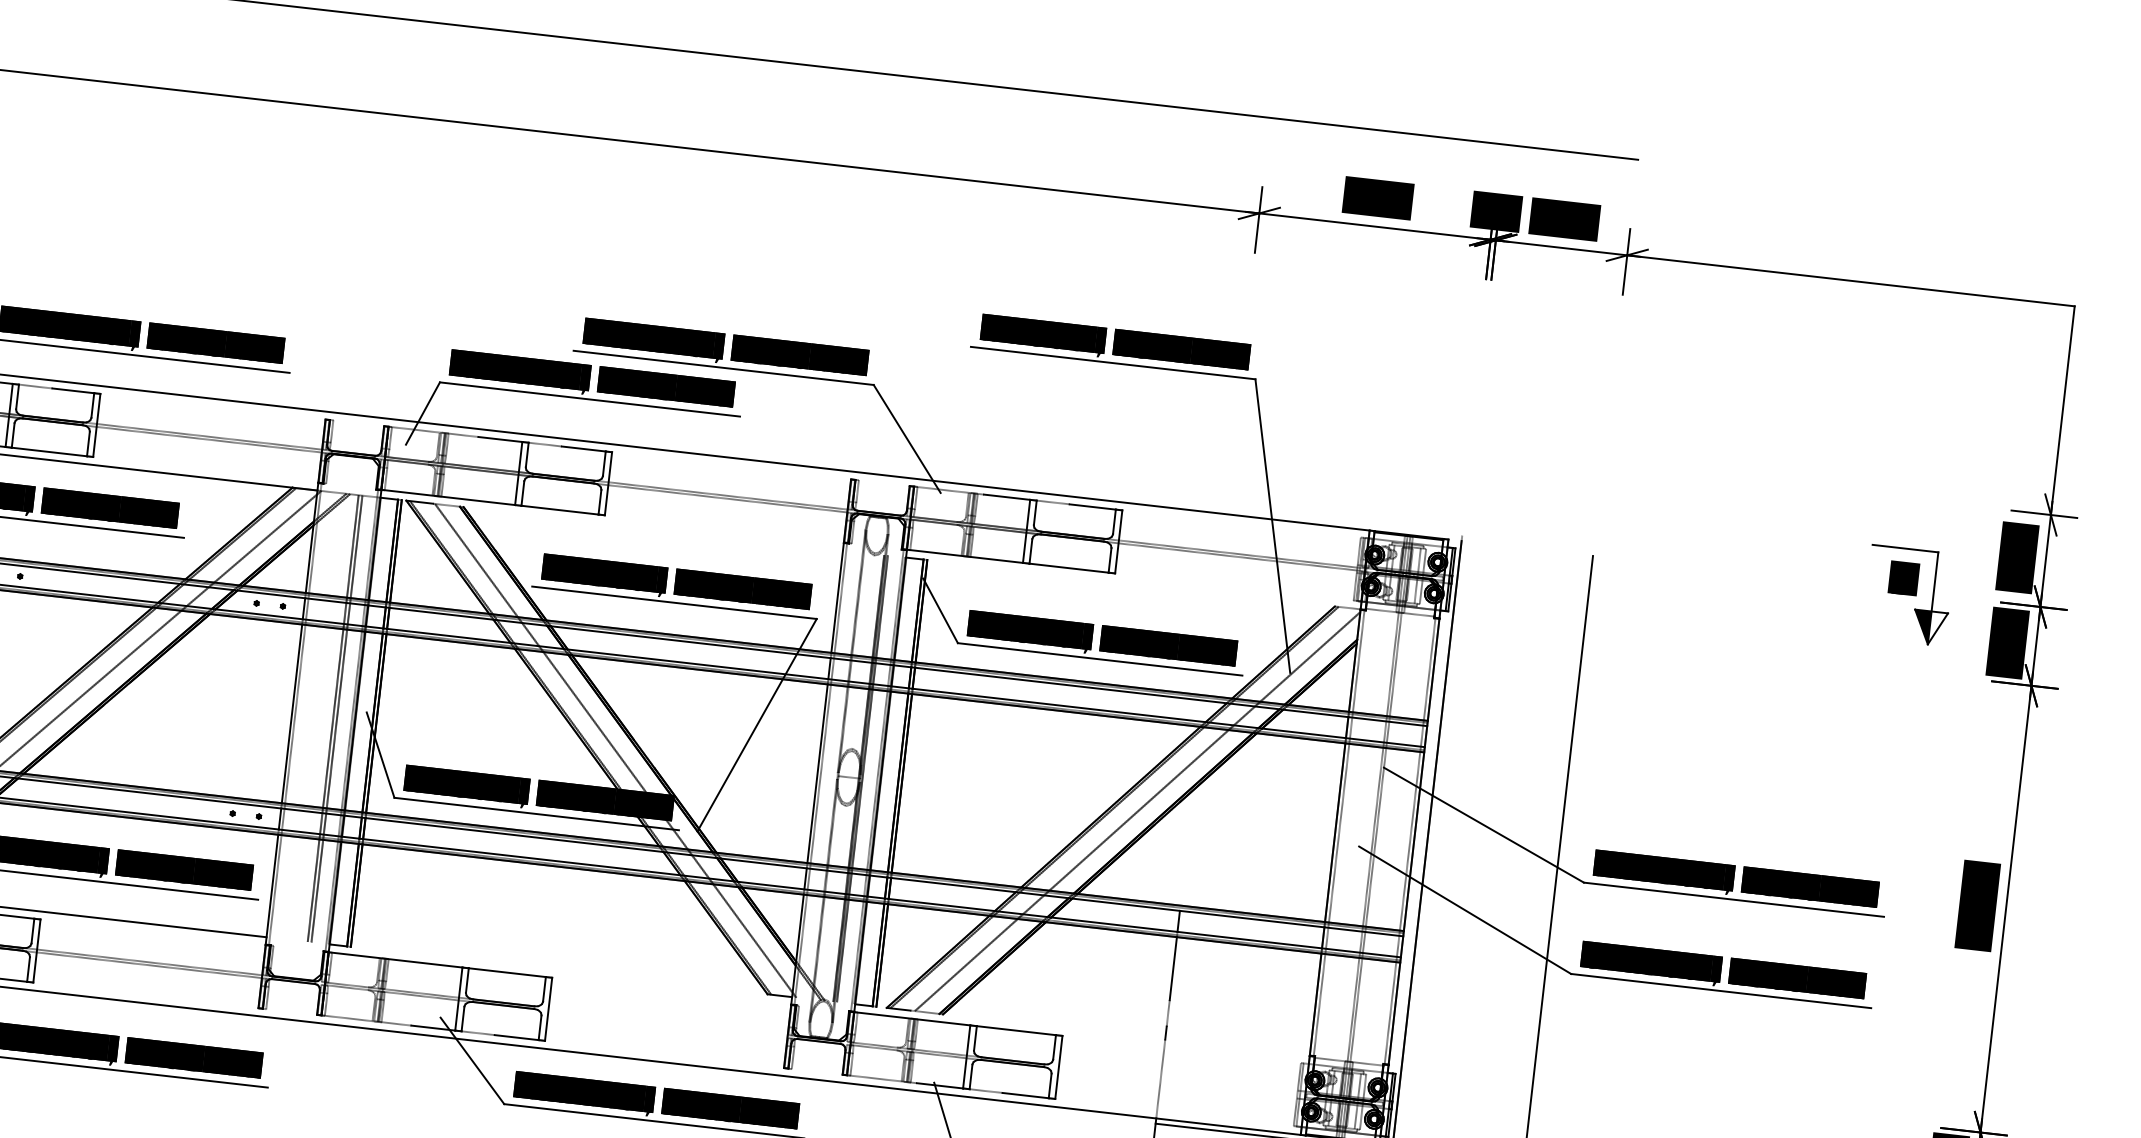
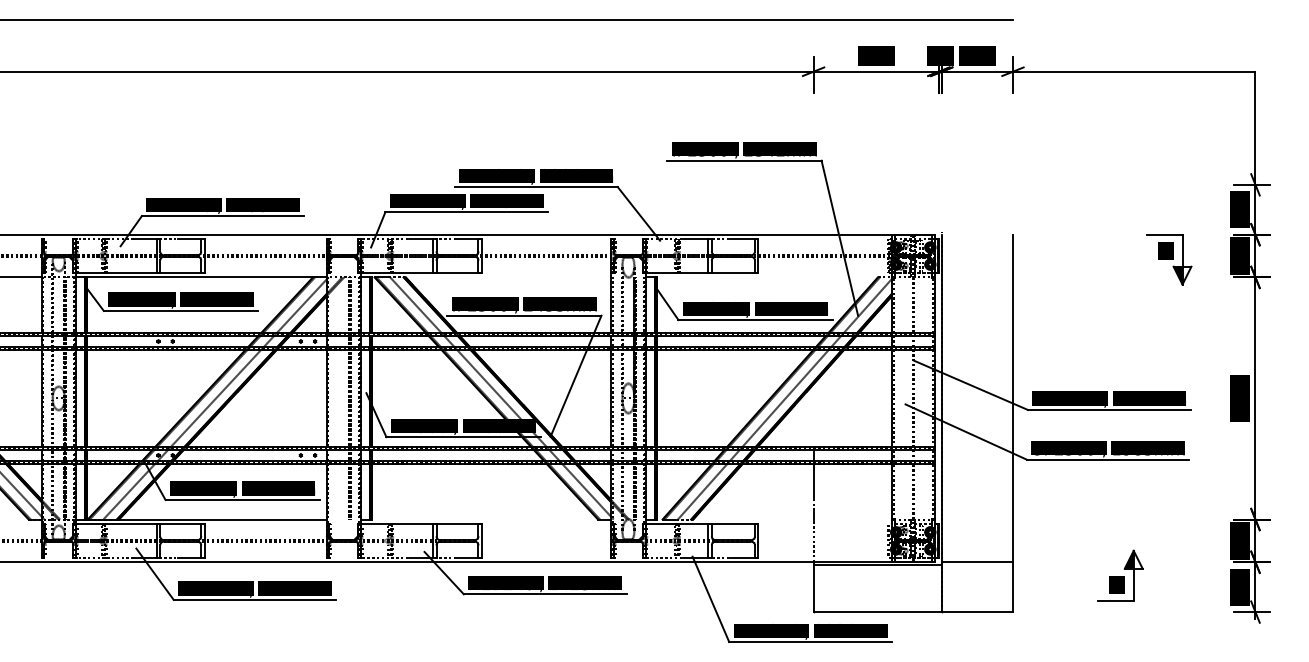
part: (1909, 595) -> (1169, 259), moved

